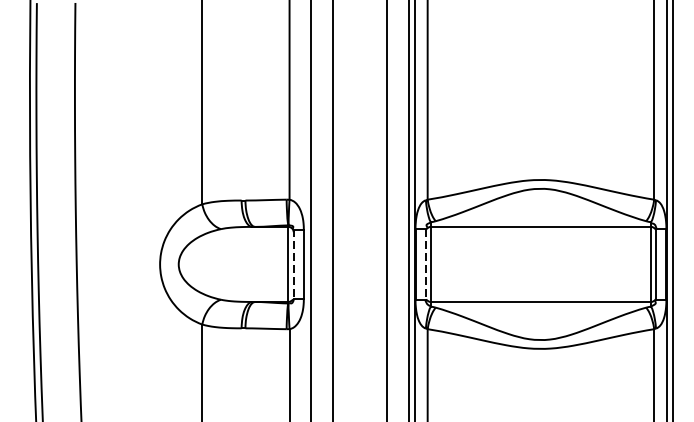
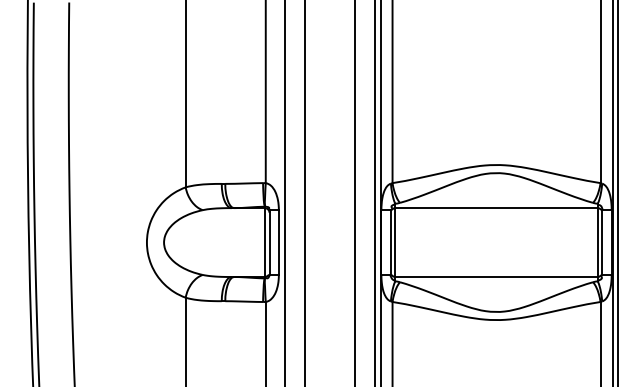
line: (293, 265) -> (269, 243), dashed -> solid
line: (425, 265) -> (390, 243), dashed -> solid

